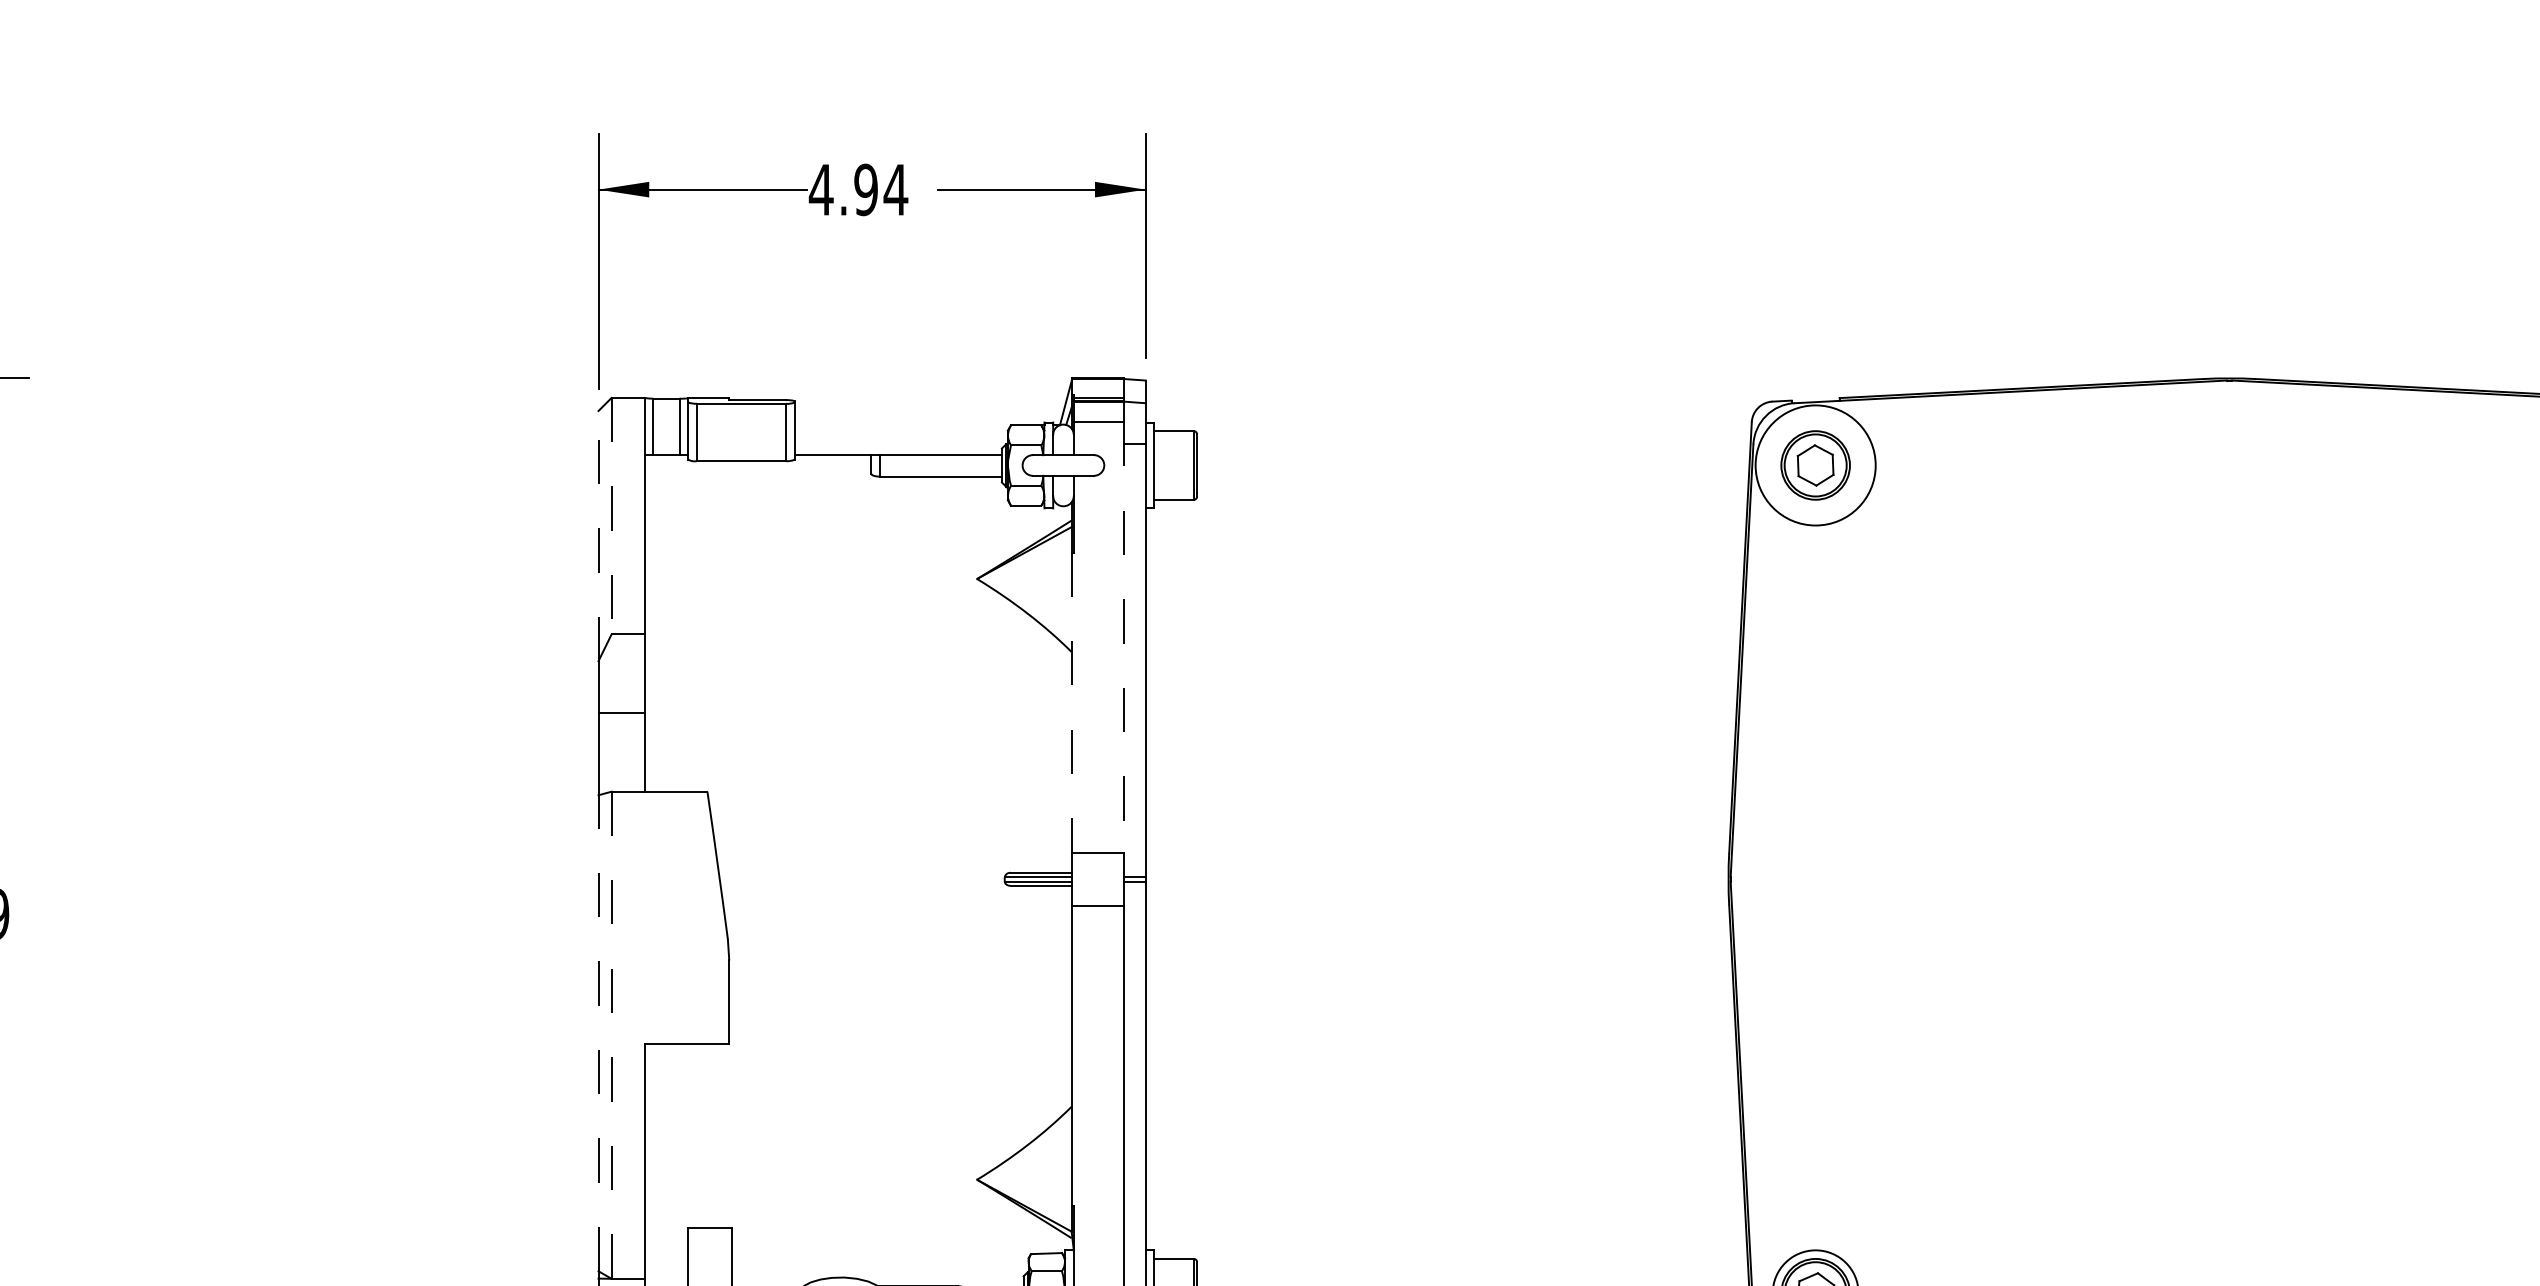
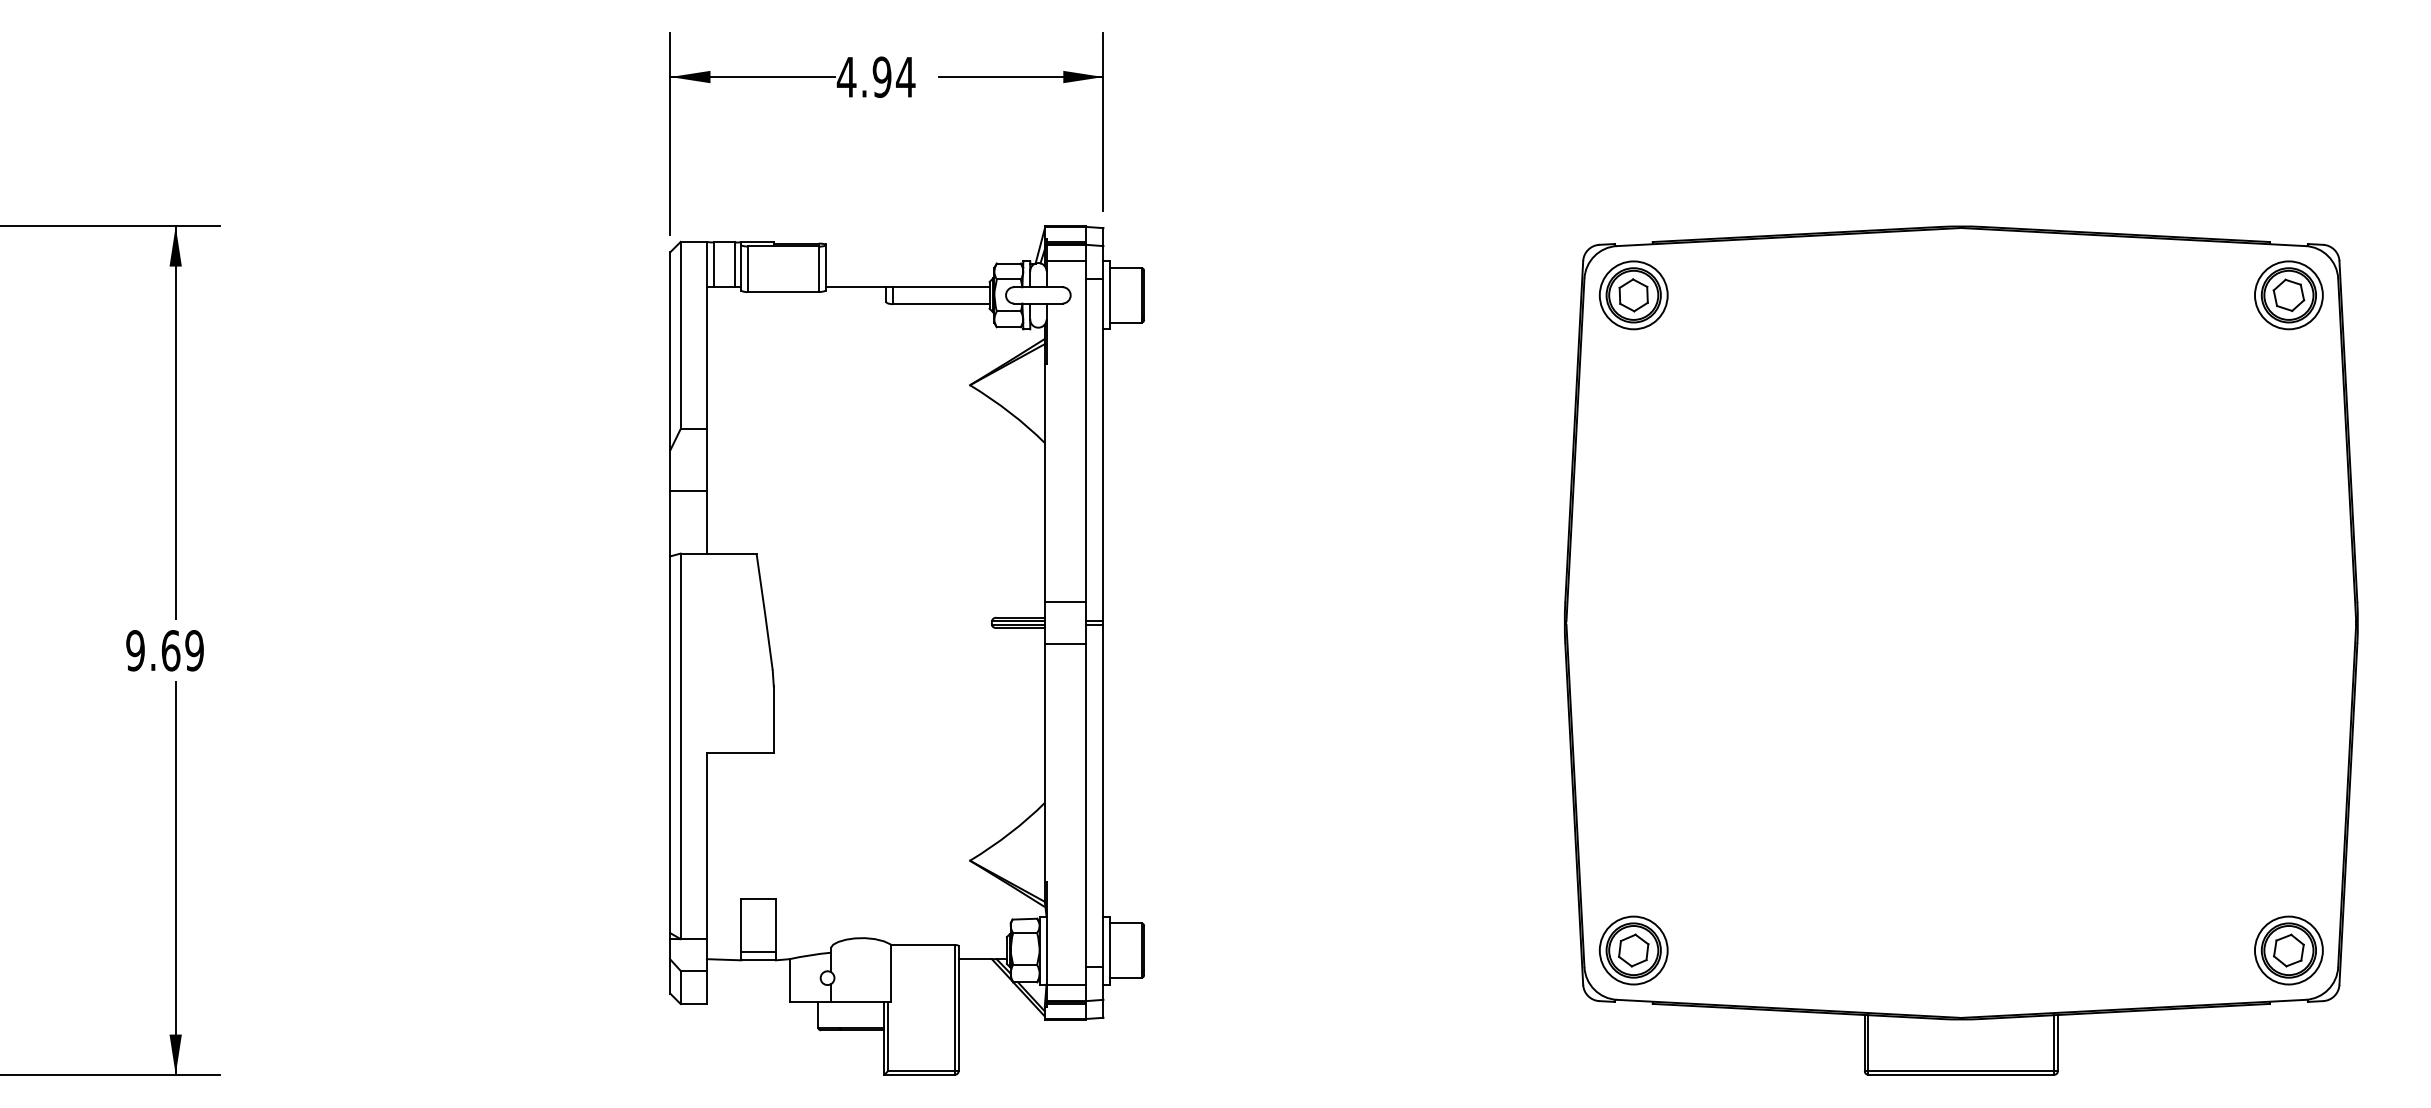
circle: (1815, 465) -> (1633, 295), size x0.71
line: (611, 516) -> (680, 335), dashed -> solid
line: (598, 535) -> (670, 350), dashed -> solid
line: (1124, 637) -> (1086, 431), dashed -> solid
line: (1071, 703) -> (1044, 483), dashed -> solid
line: (598, 1032) -> (670, 744), dashed -> solid
line: (611, 1035) -> (680, 746), dashed -> solid

